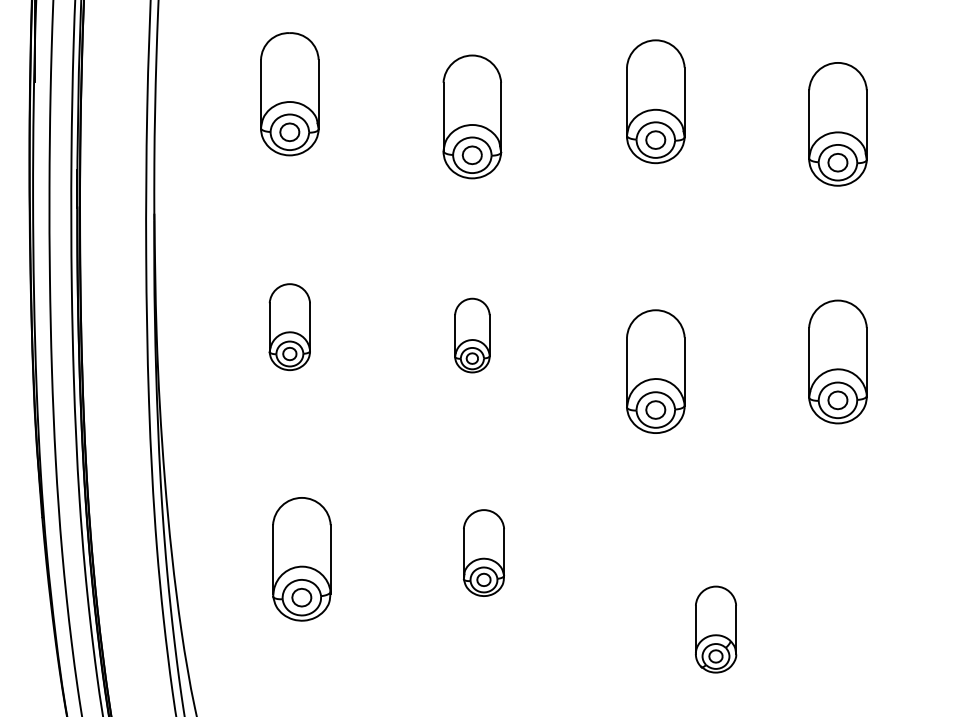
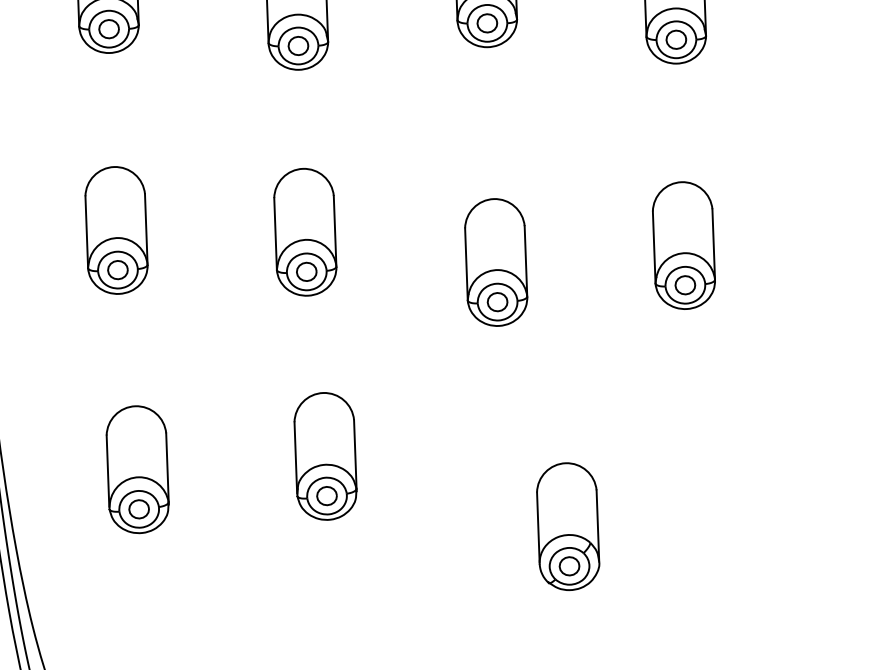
part: (289, 326) -> (116, 229), size x1.43
part: (472, 335) -> (305, 232), size x1.67
part: (483, 552) -> (325, 455), size x1.43
part: (715, 629) -> (567, 526), size x1.43

